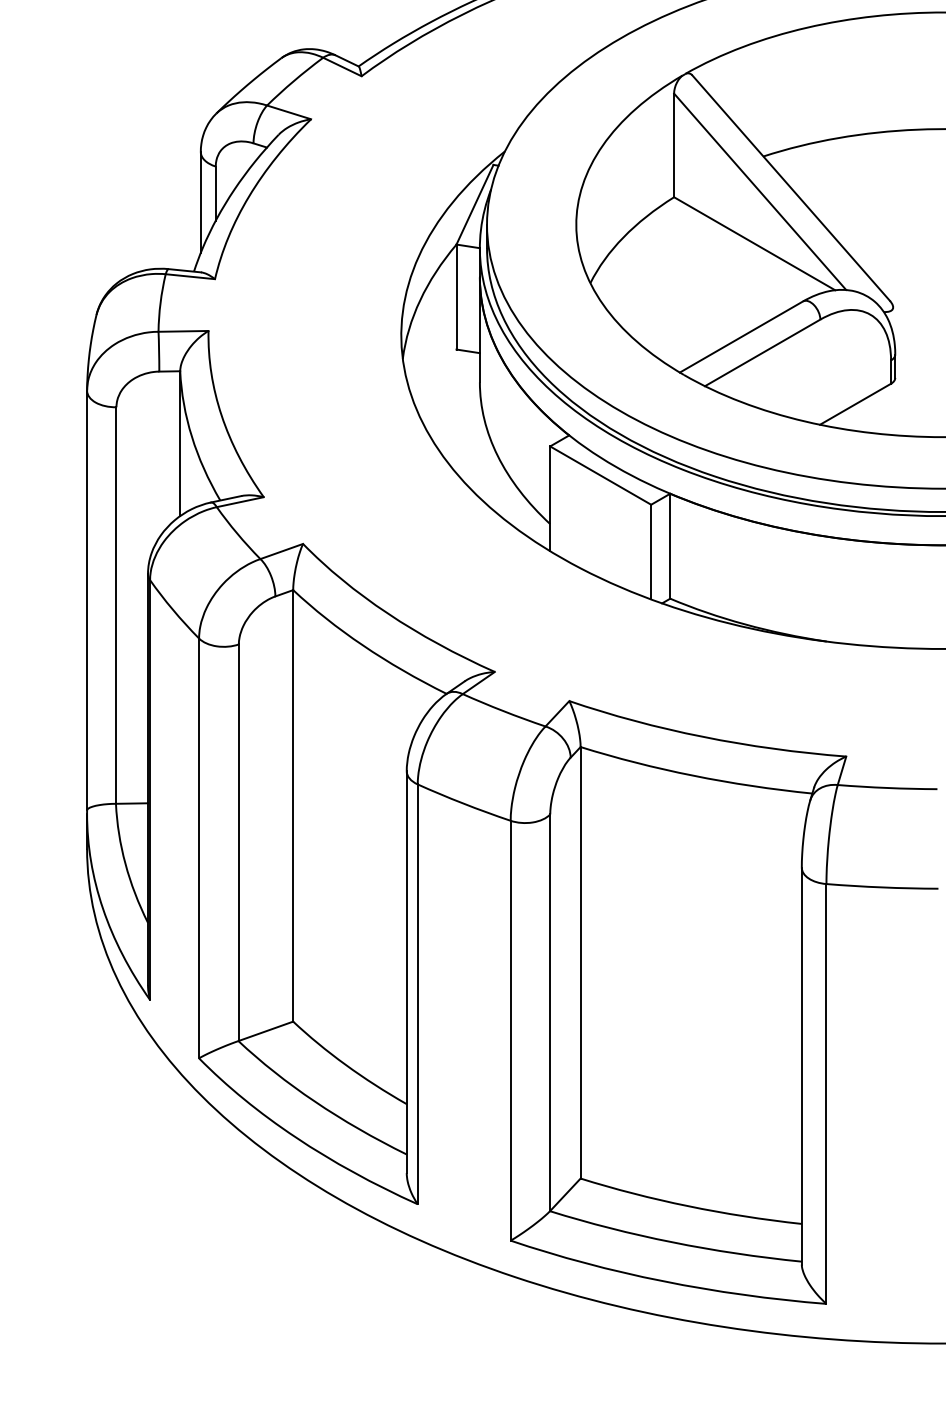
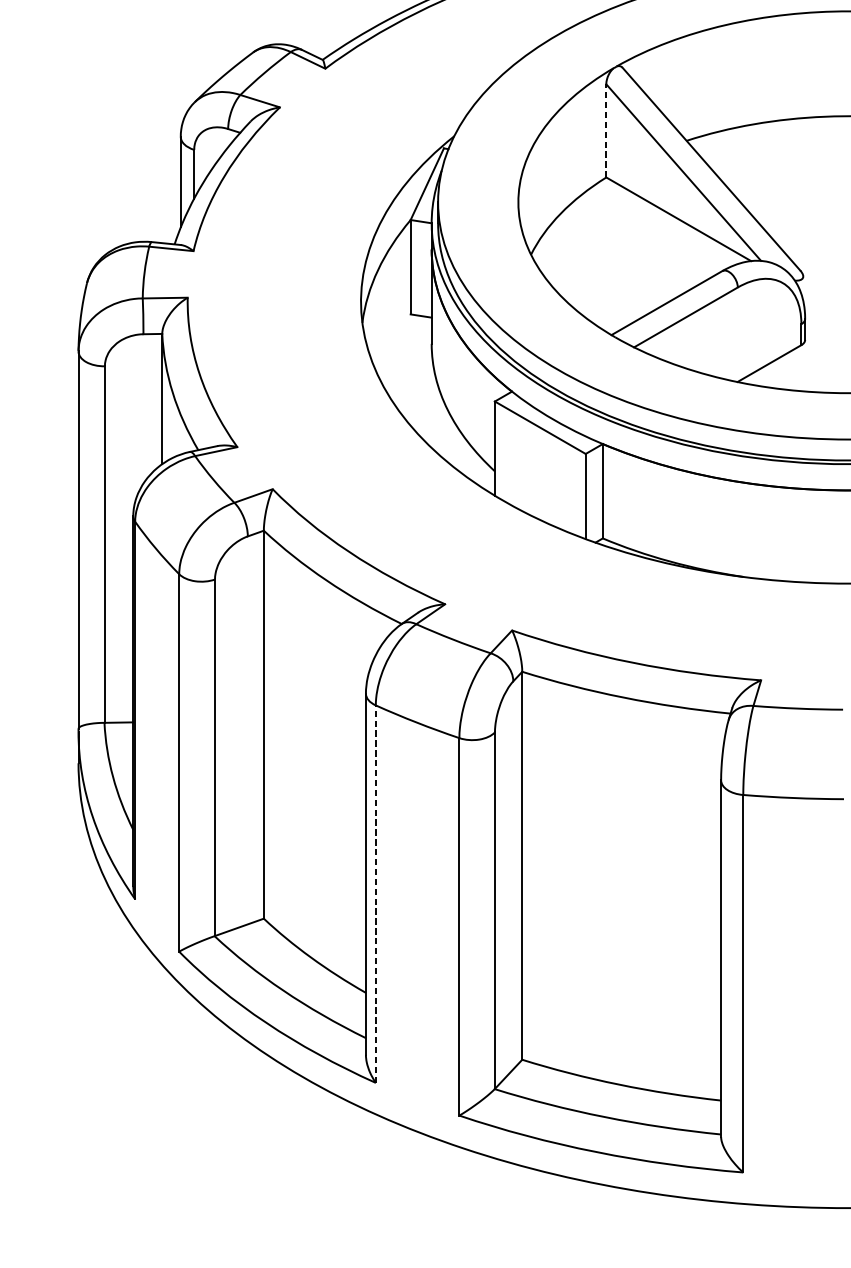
line: (674, 145) -> (606, 130), solid -> dashed
line: (417, 994) -> (375, 894), solid -> dashed

